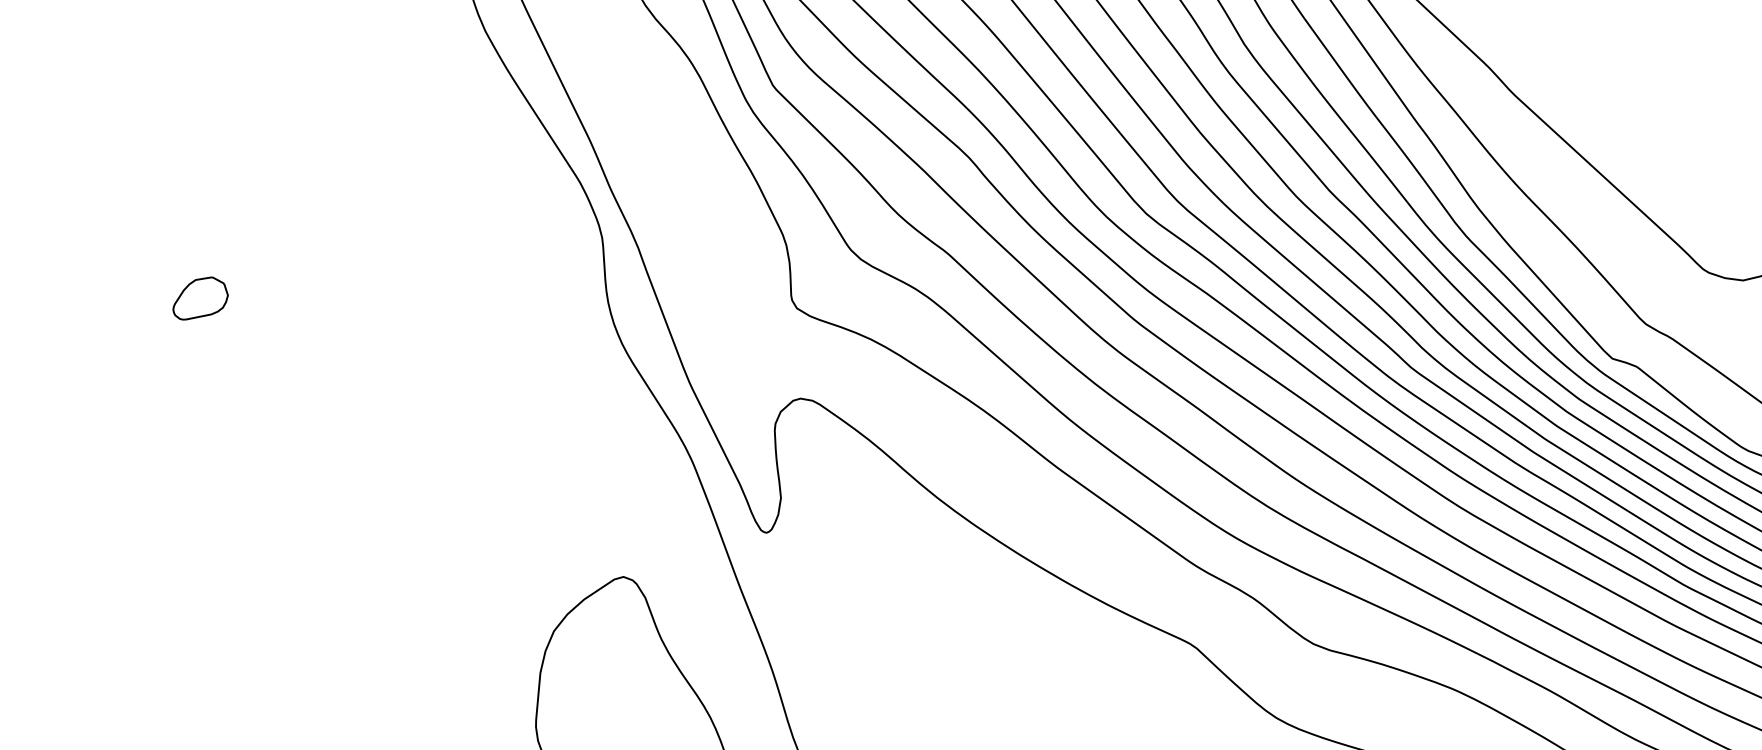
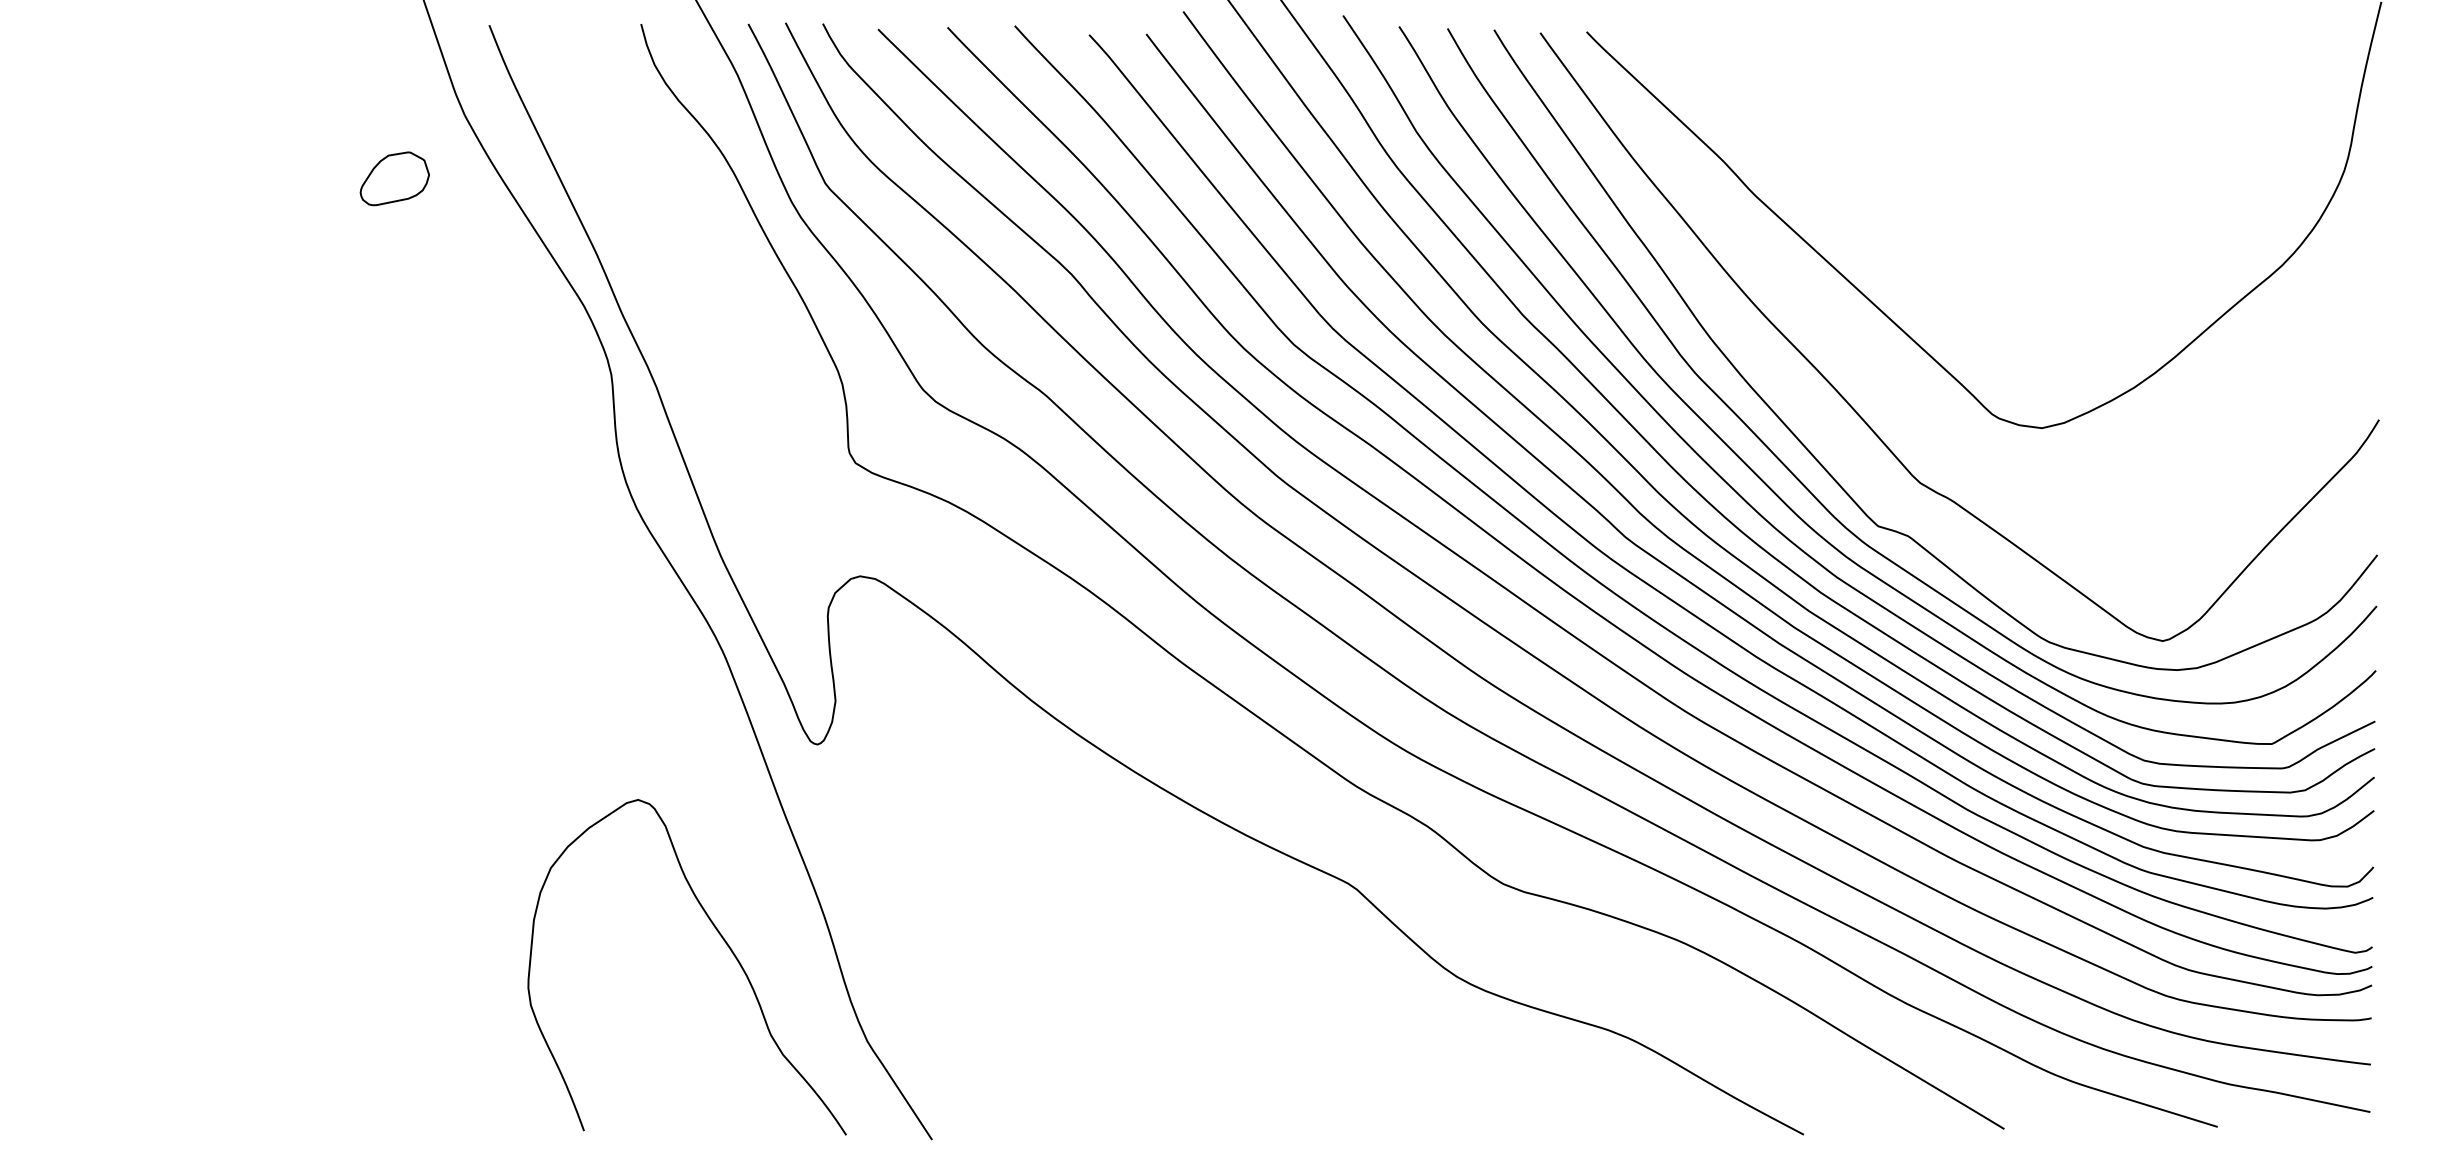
part: (200, 298) -> (394, 178), moved

